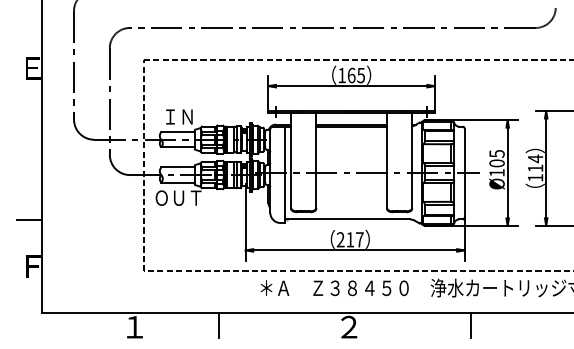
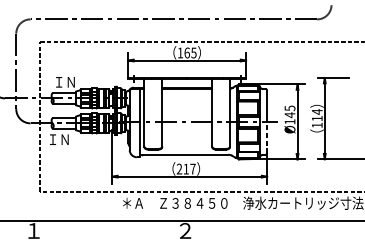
text: (496, 163) -> (289, 115), Ø105 -> Ø145
line: (464, 194) -> (267, 137), solid -> dashed
text: (178, 197) -> (64, 139), ＯＵＴ -> ＩＮ
line: (219, 325) -> (93, 229), removed
line: (471, 325) -> (271, 229), removed

